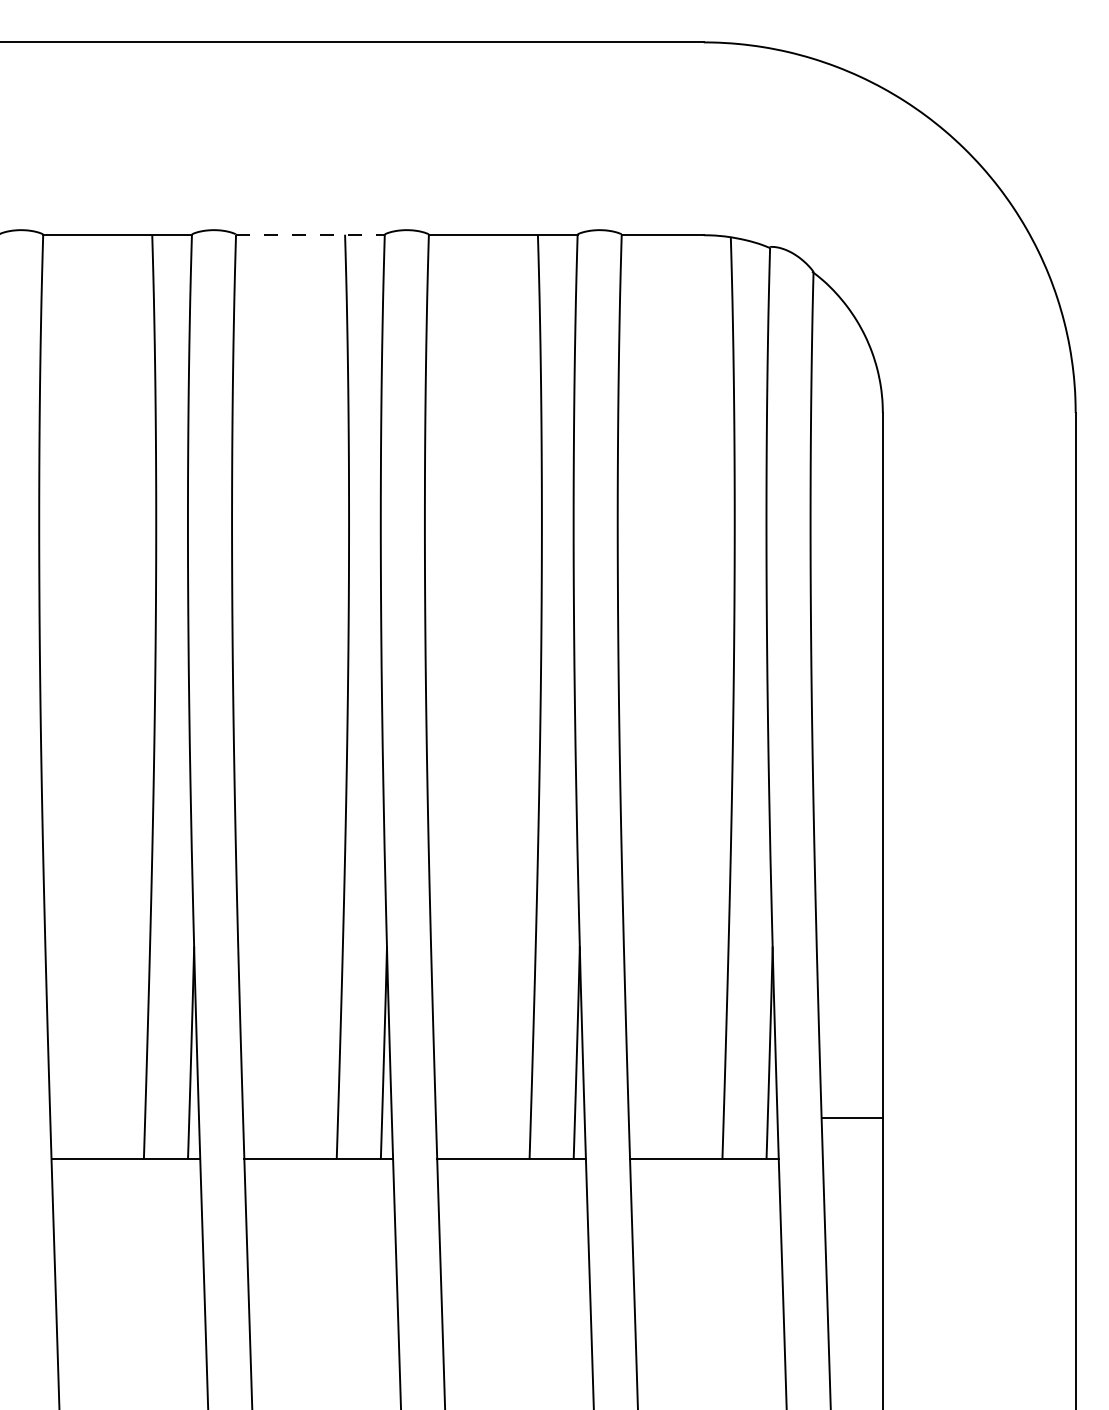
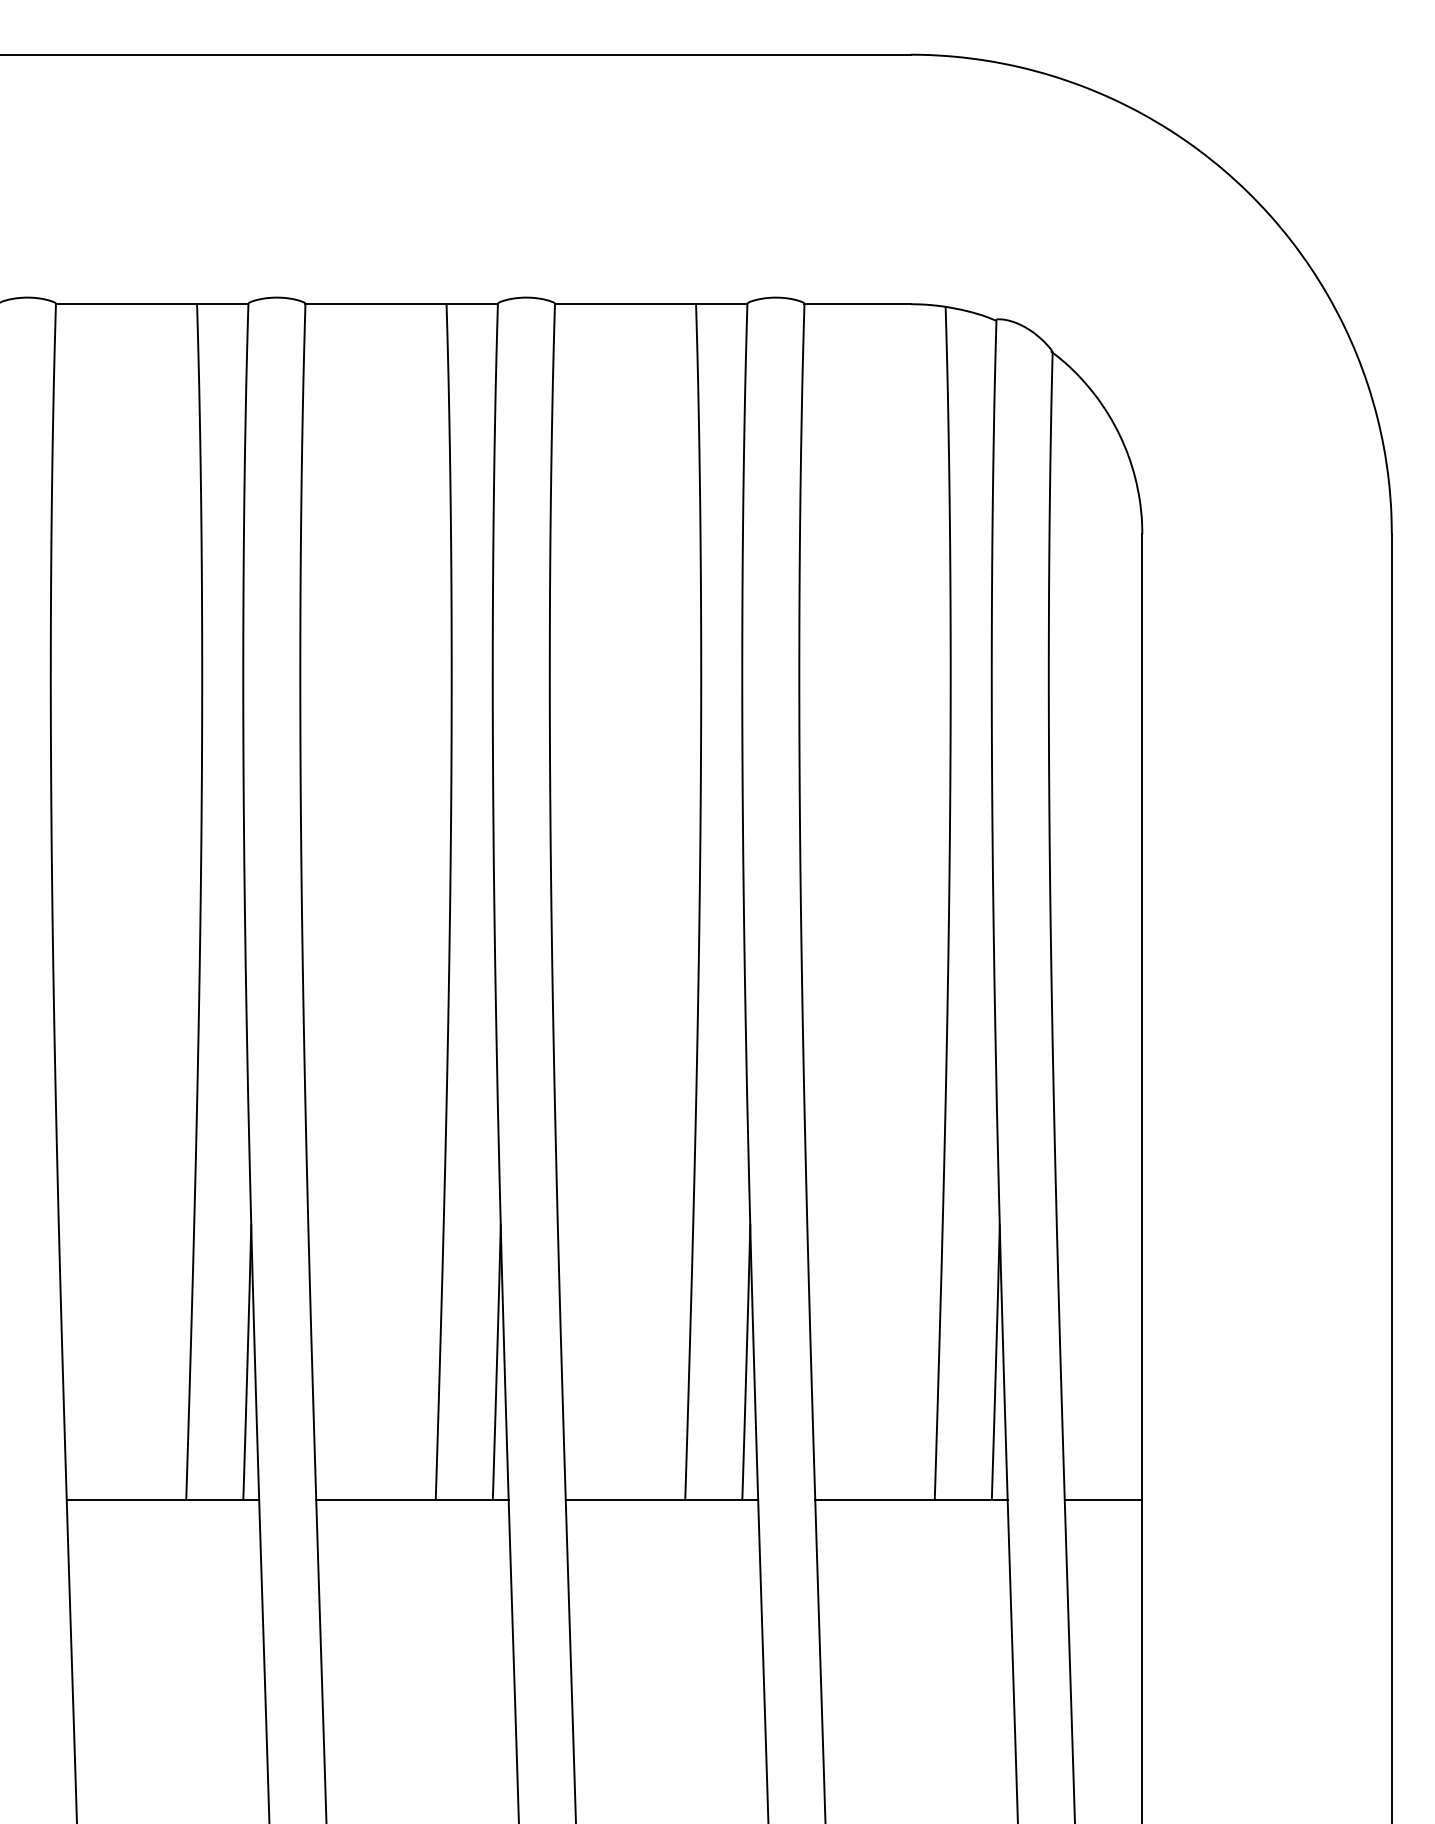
line: (311, 235) -> (402, 304), dashed -> solid
line: (852, 1117) -> (1103, 1499), moved

